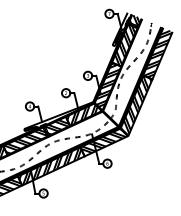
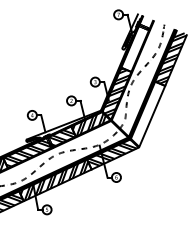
hatch: (125, 40) -> (136, 43), removed
hatch: (136, 103) -> (147, 112), removed

